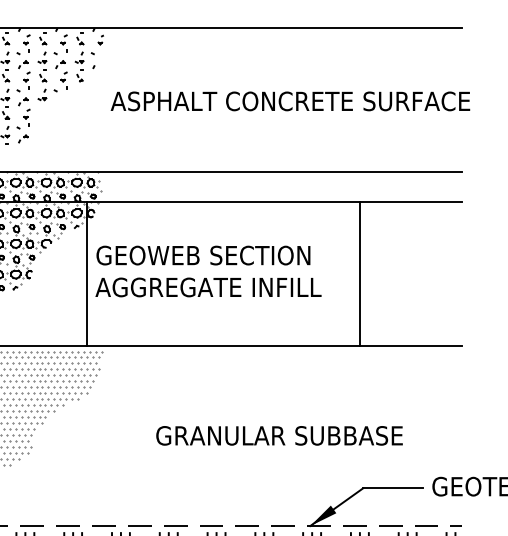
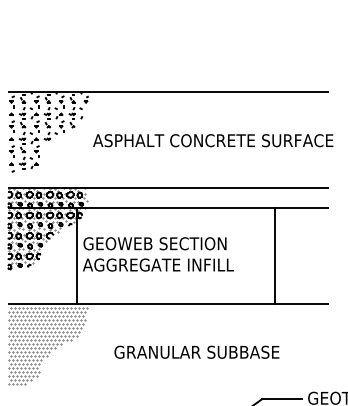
line: (359, 273) -> (275, 255), moved
text: (278, 434) -> (196, 351), moved

